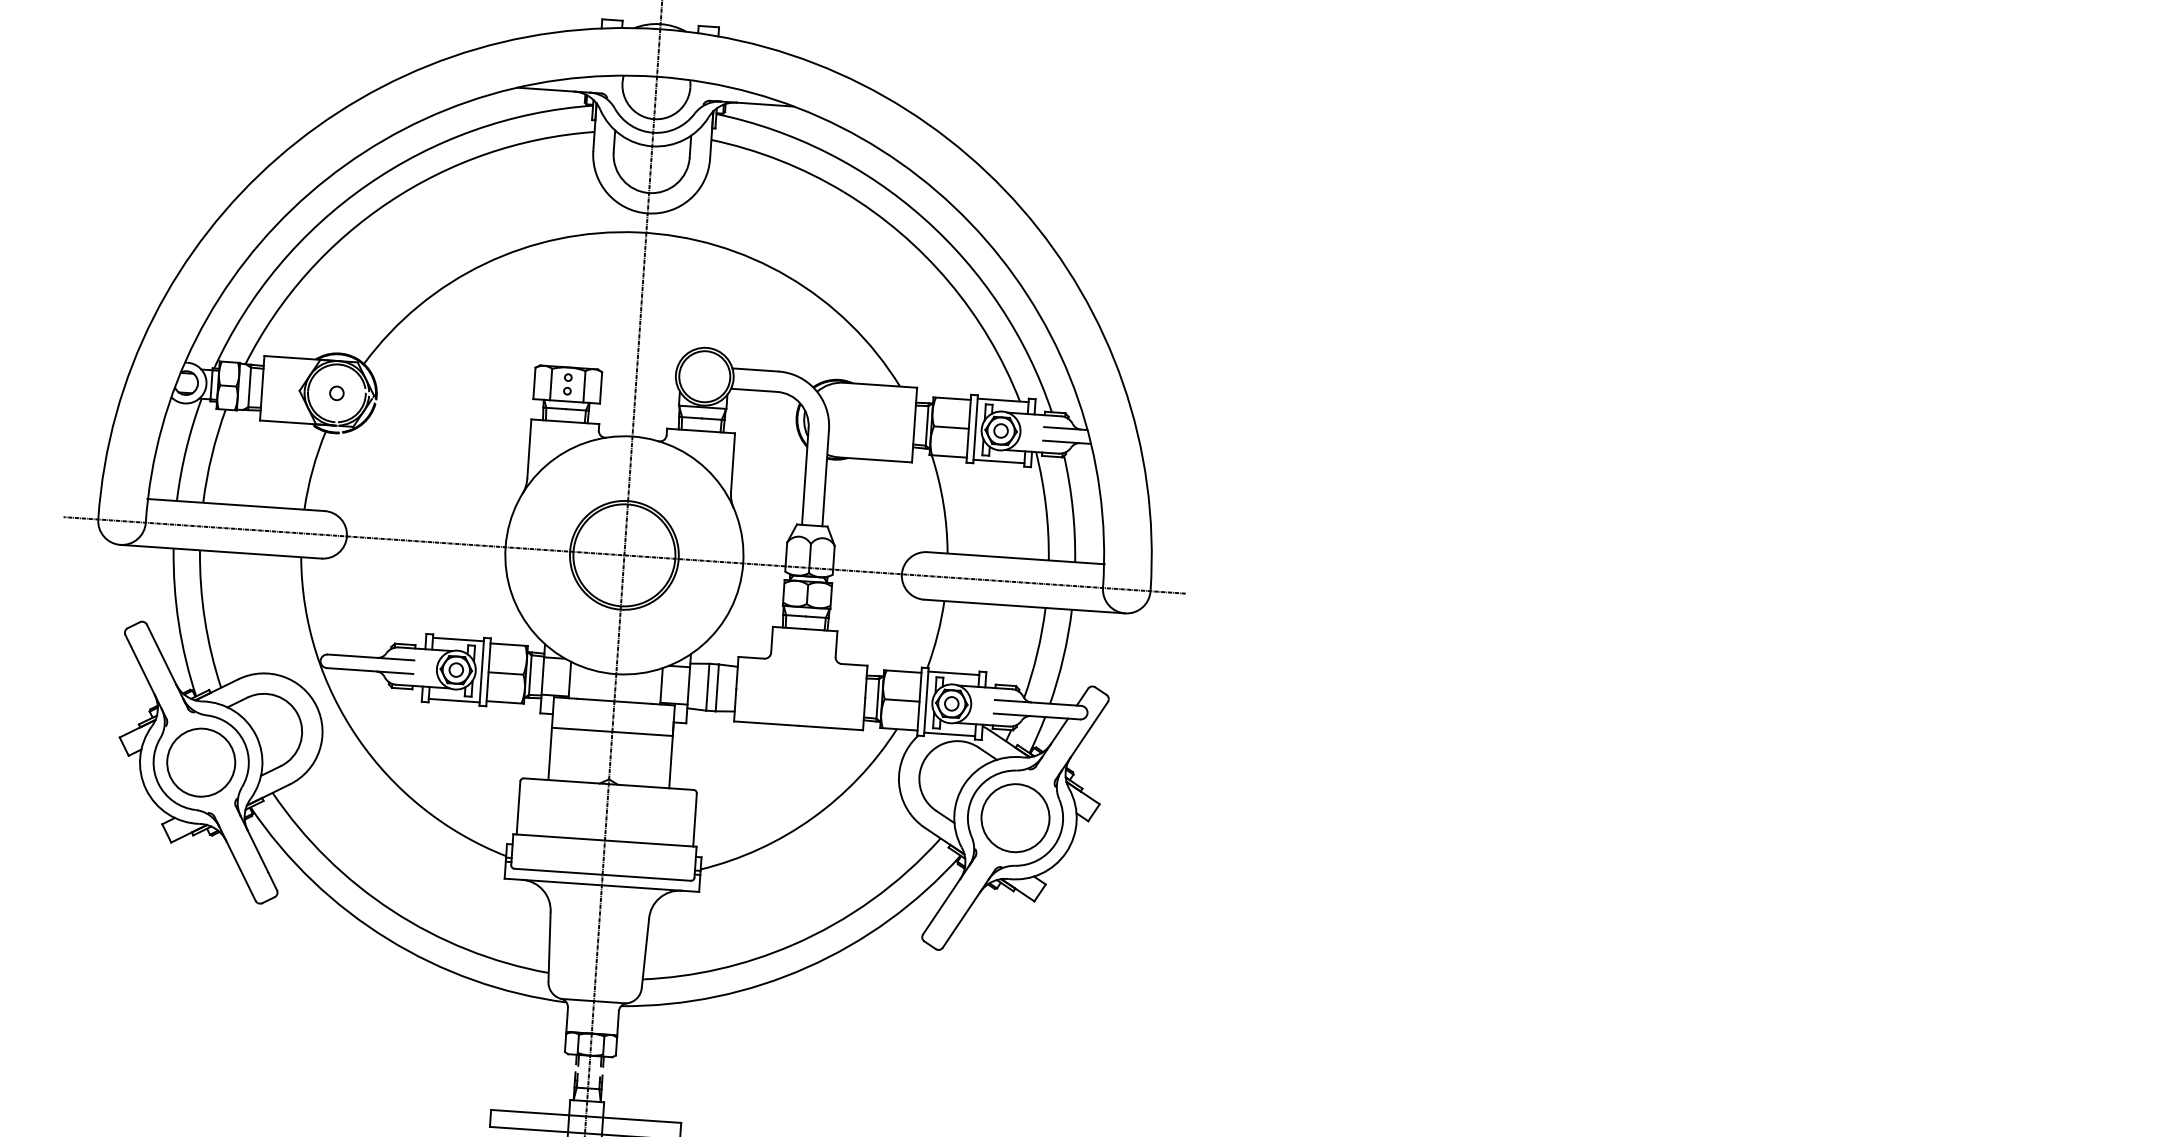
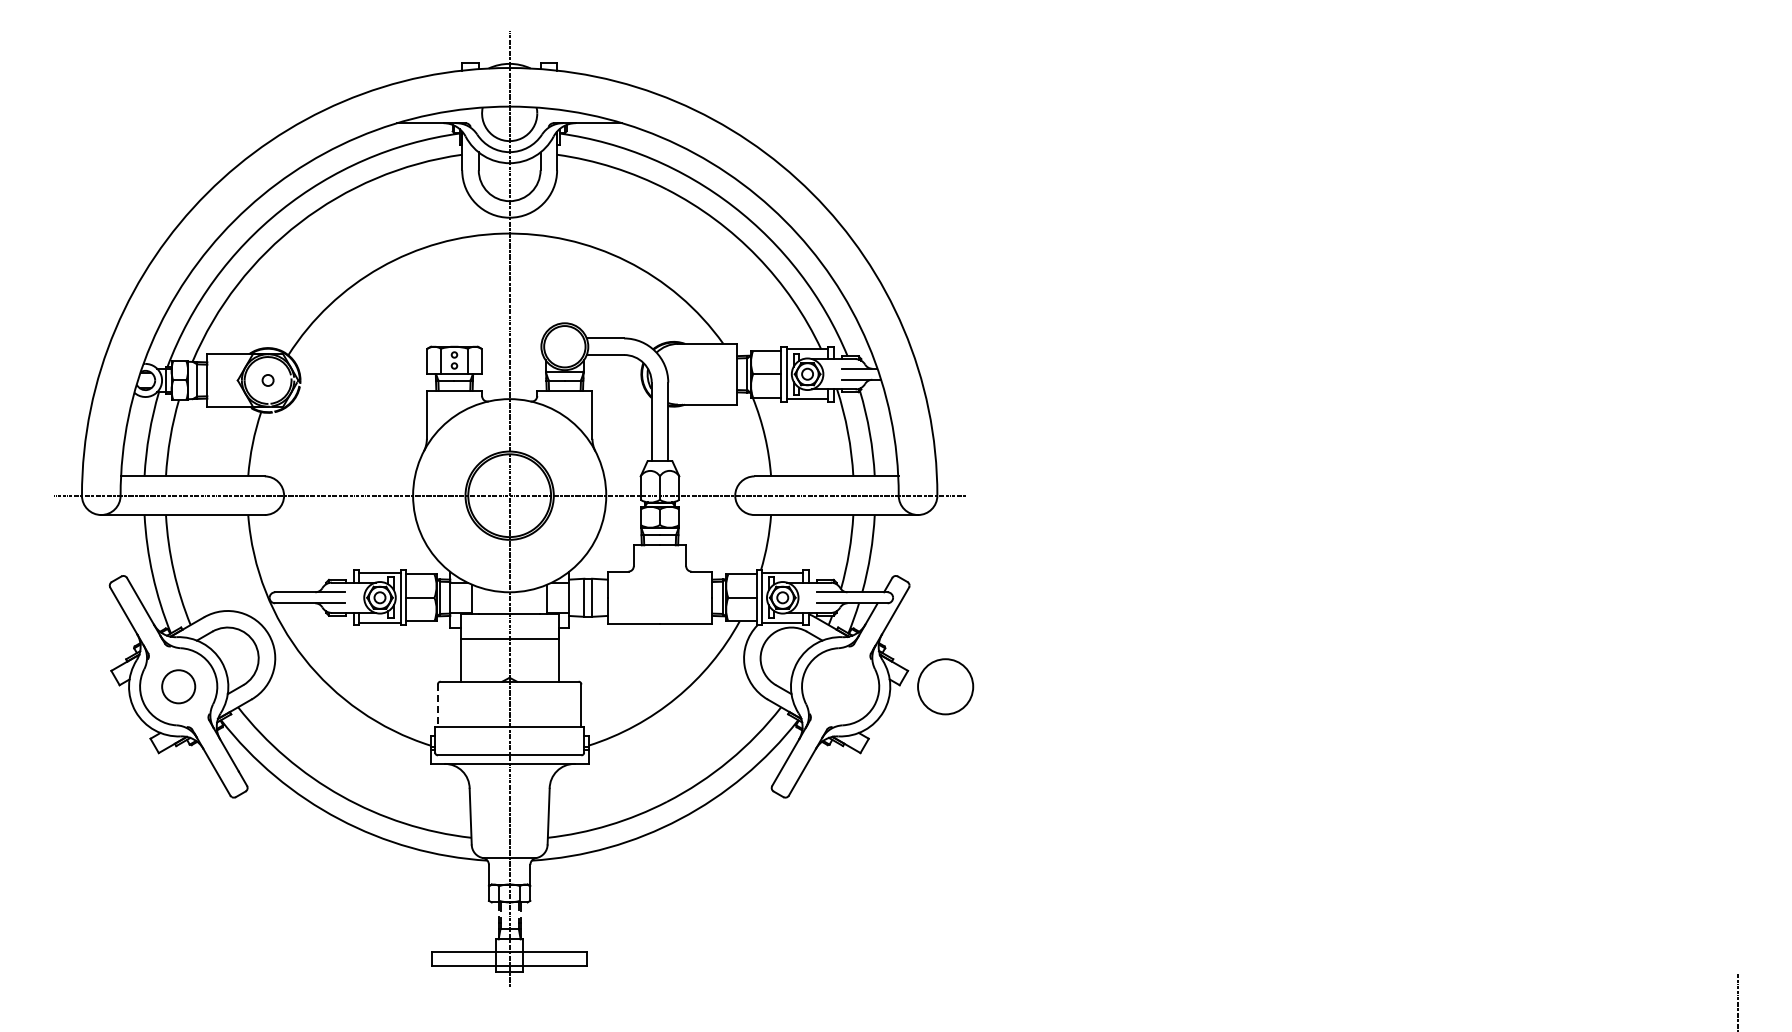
circle: (201, 762) -> (178, 686), size x0.6
line: (518, 807) -> (437, 705), solid -> dashed
circle: (1015, 817) -> (945, 686), moved

